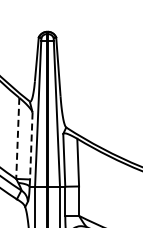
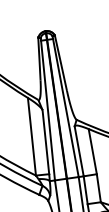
line: (17, 138) -> (31, 136), dashed -> solid
line: (31, 146) -> (46, 142), dashed -> solid

